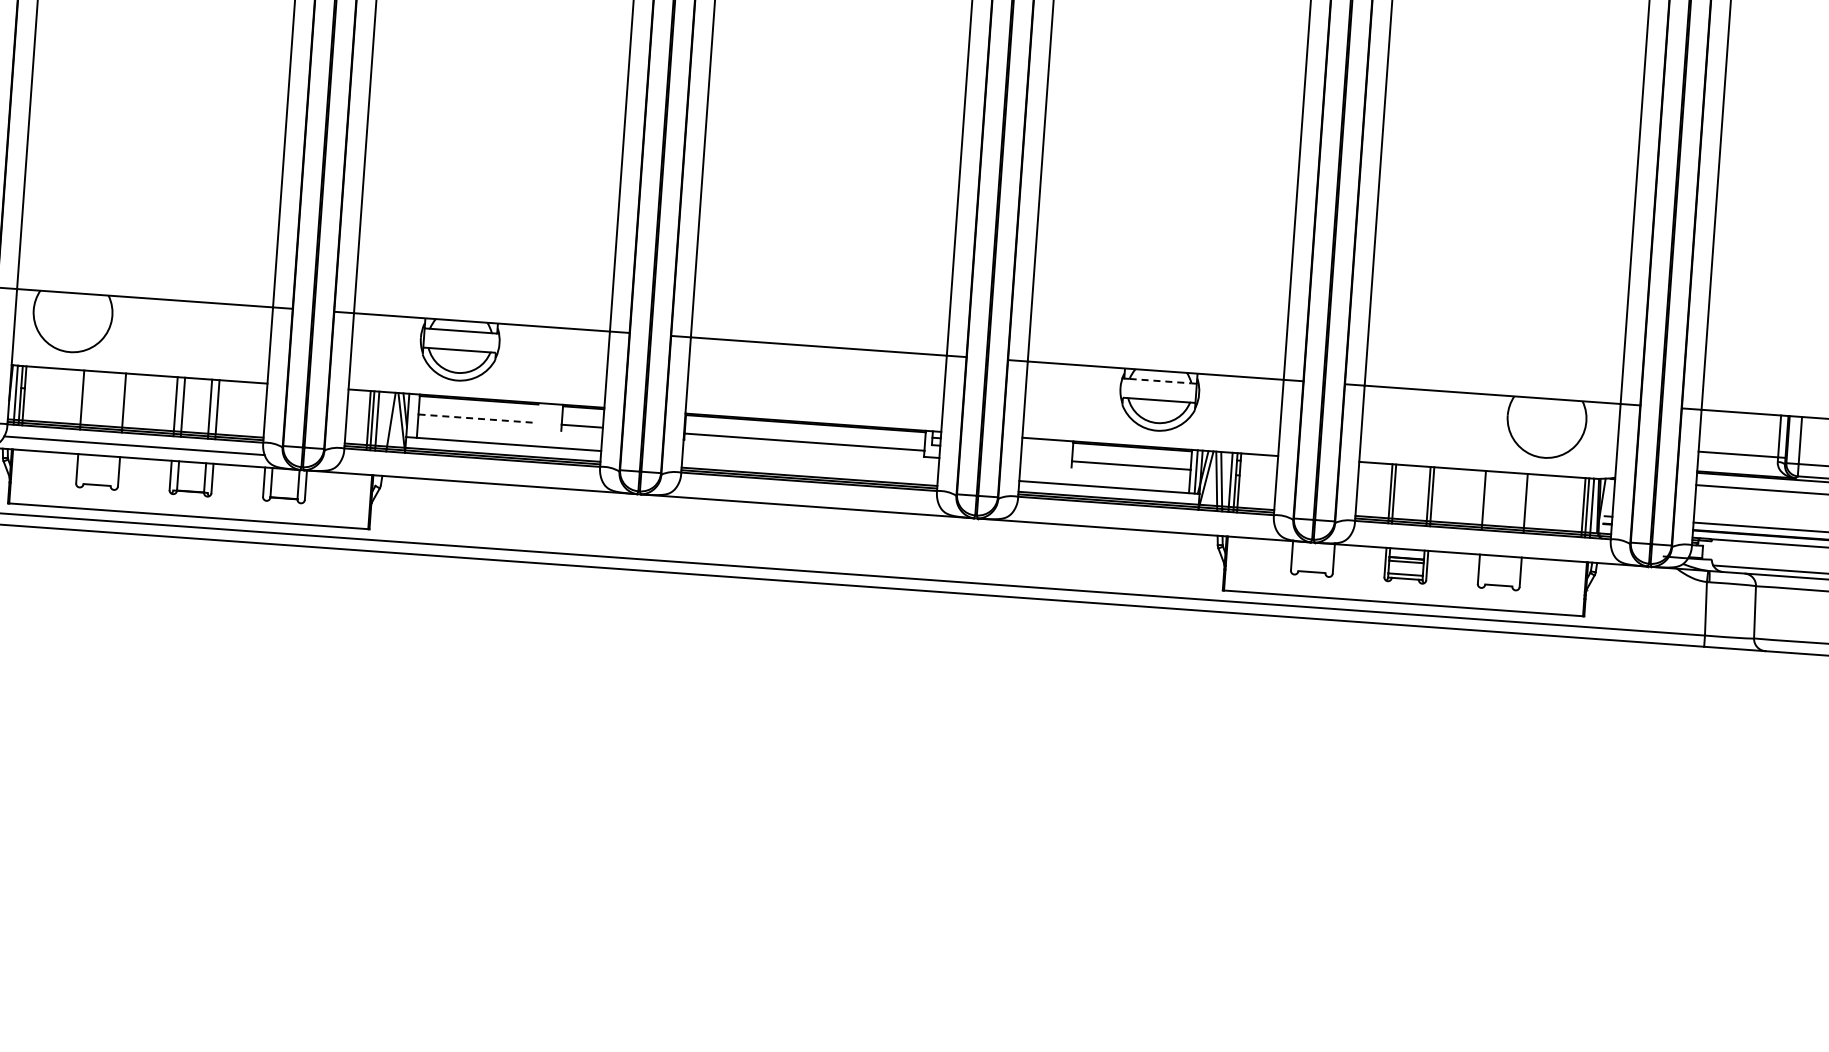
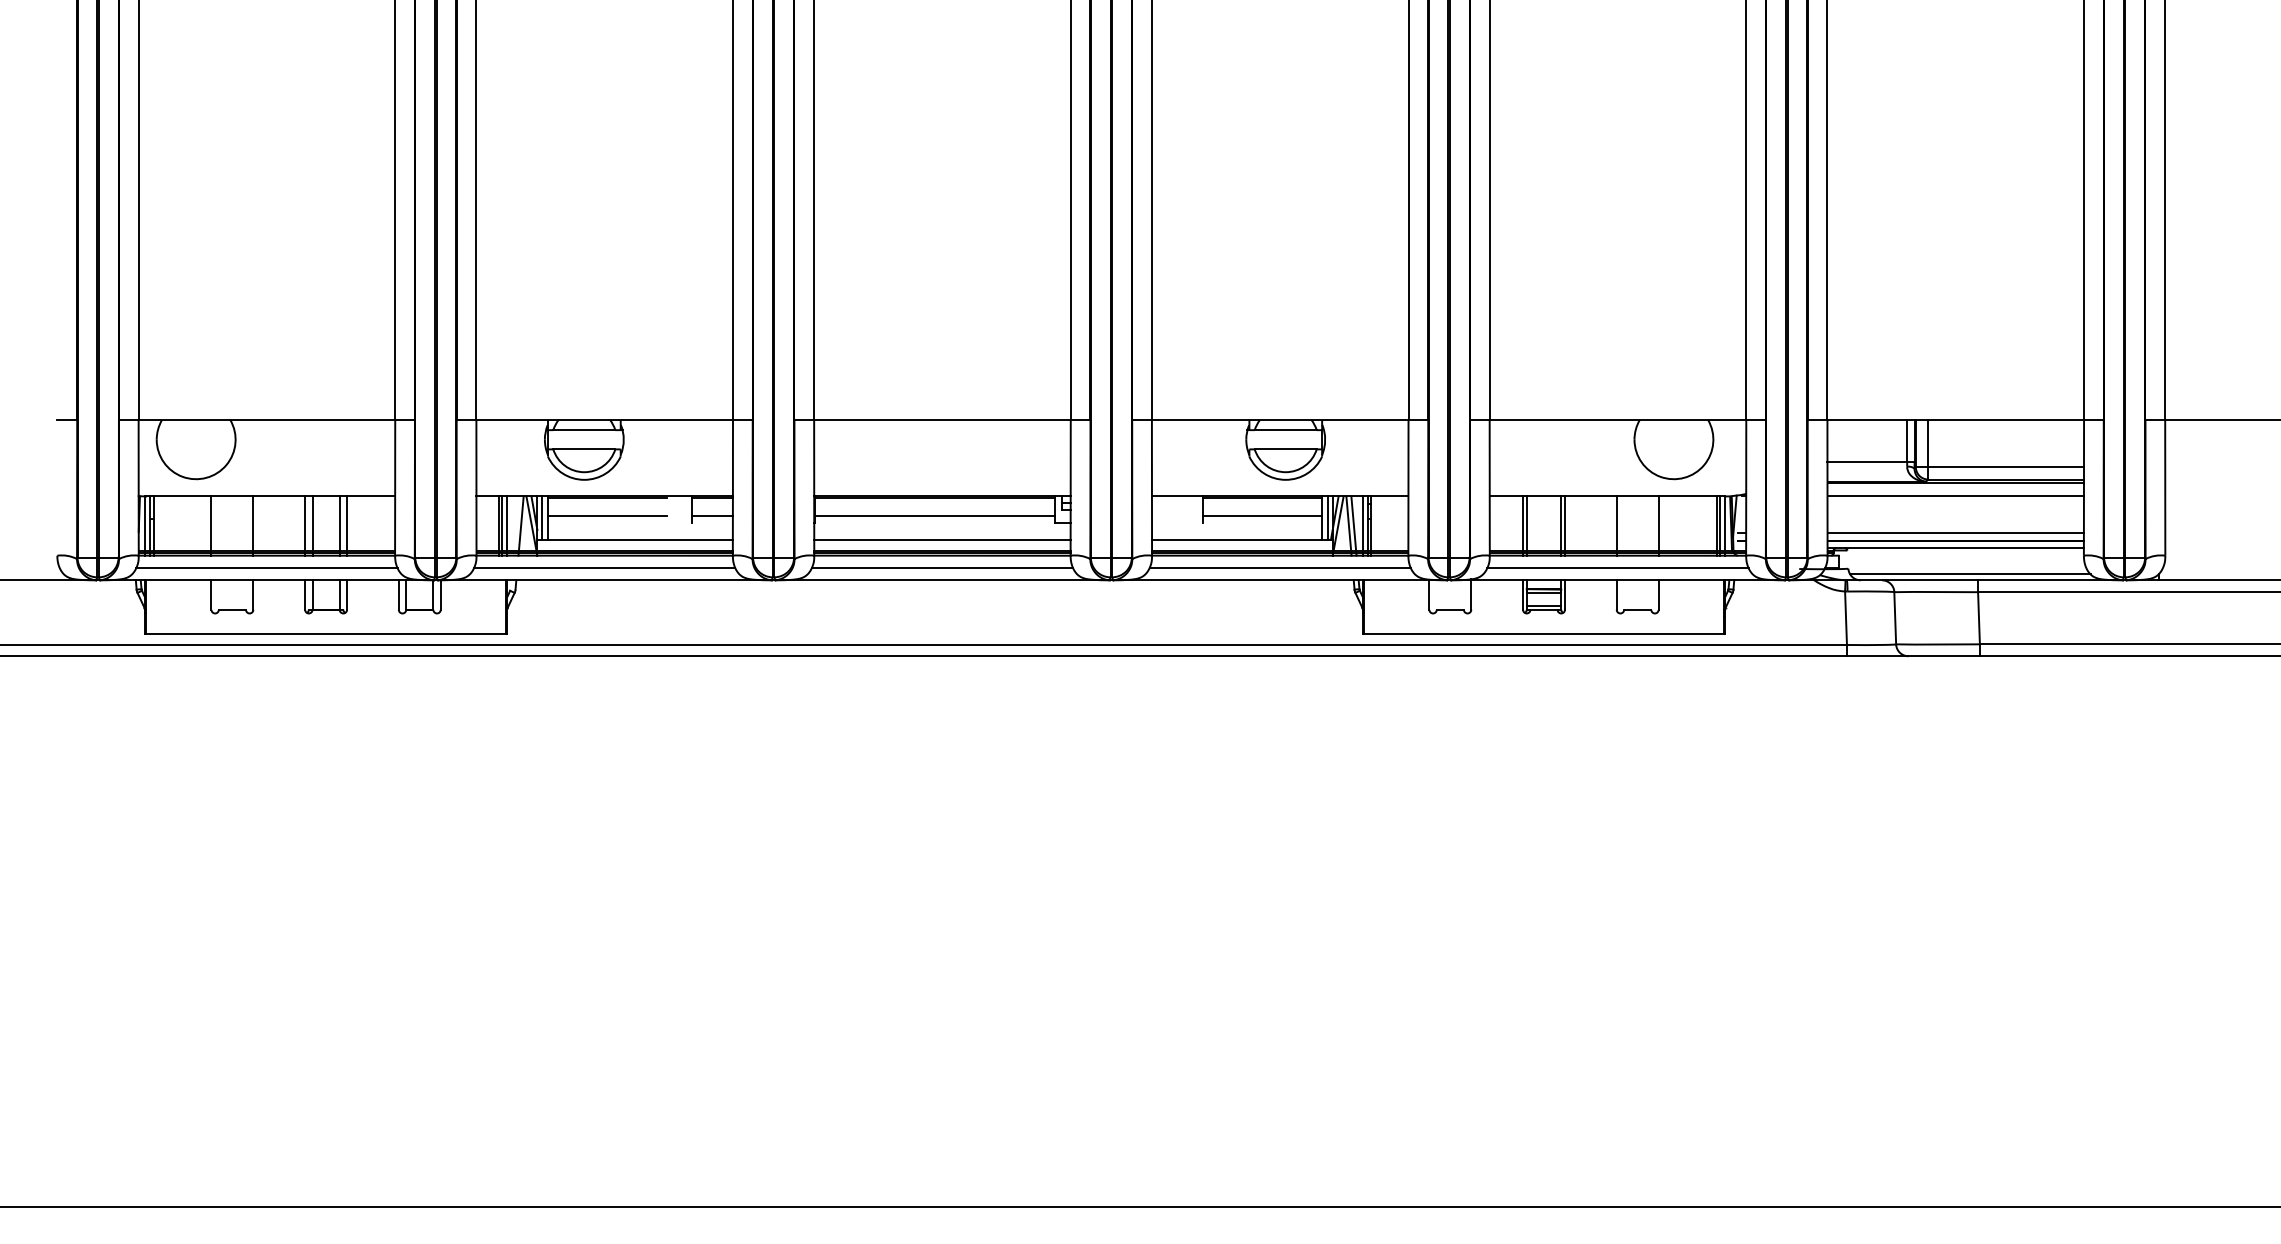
line: (1160, 381) -> (1285, 430), dashed -> solid
line: (412, 415) -> (542, 517), added
line: (477, 418) -> (607, 516), dashed -> solid
line: (810, 465) -> (942, 539), added
line: (471, 469) -> (604, 567), added
line: (808, 493) -> (942, 567), added
line: (1144, 517) -> (1279, 567), added
line: (1481, 541) -> (1617, 567), added

